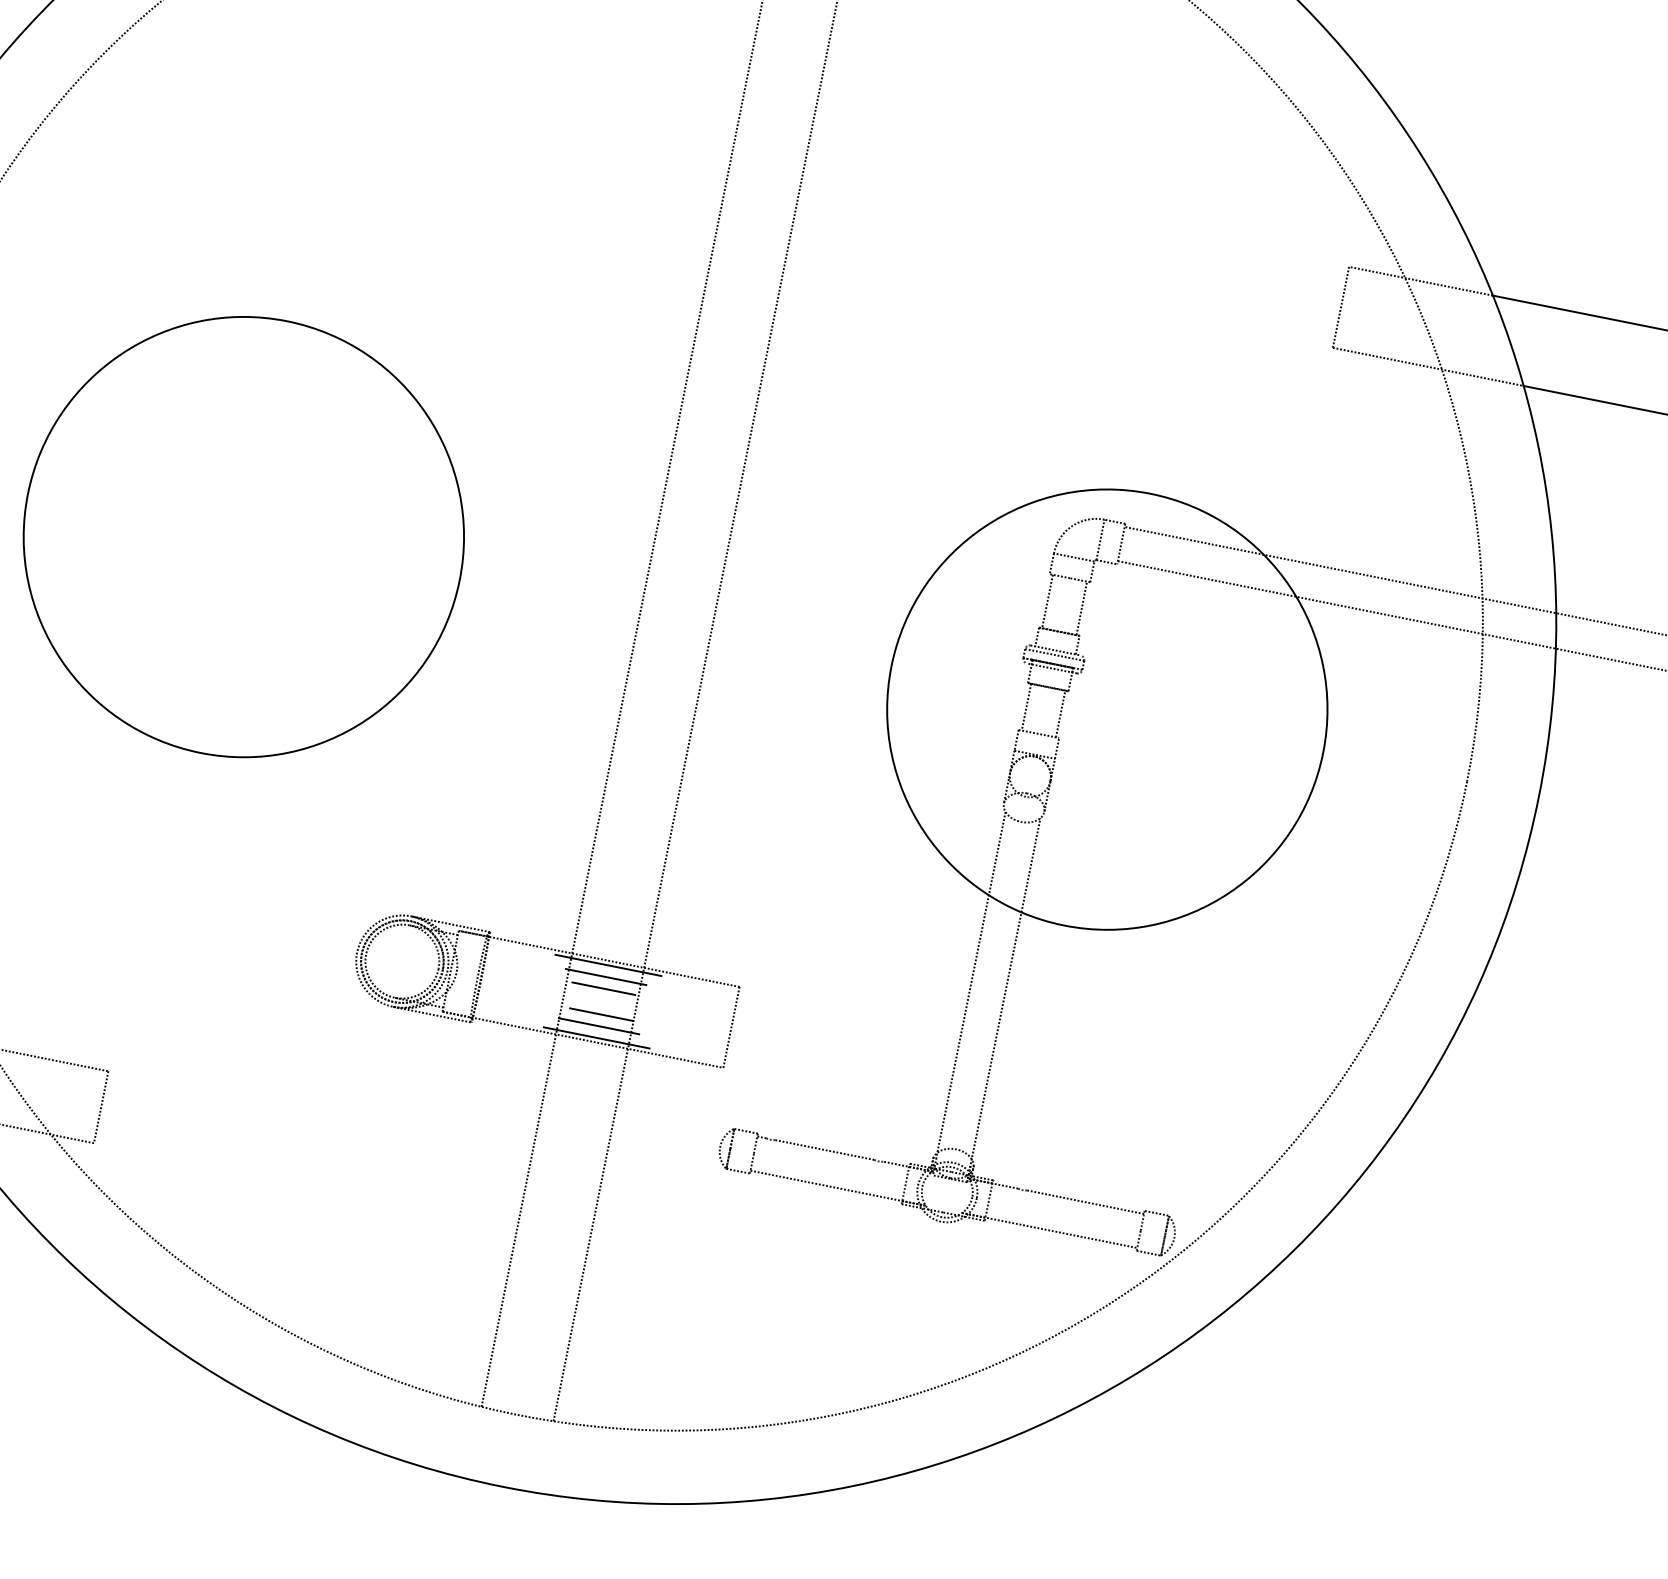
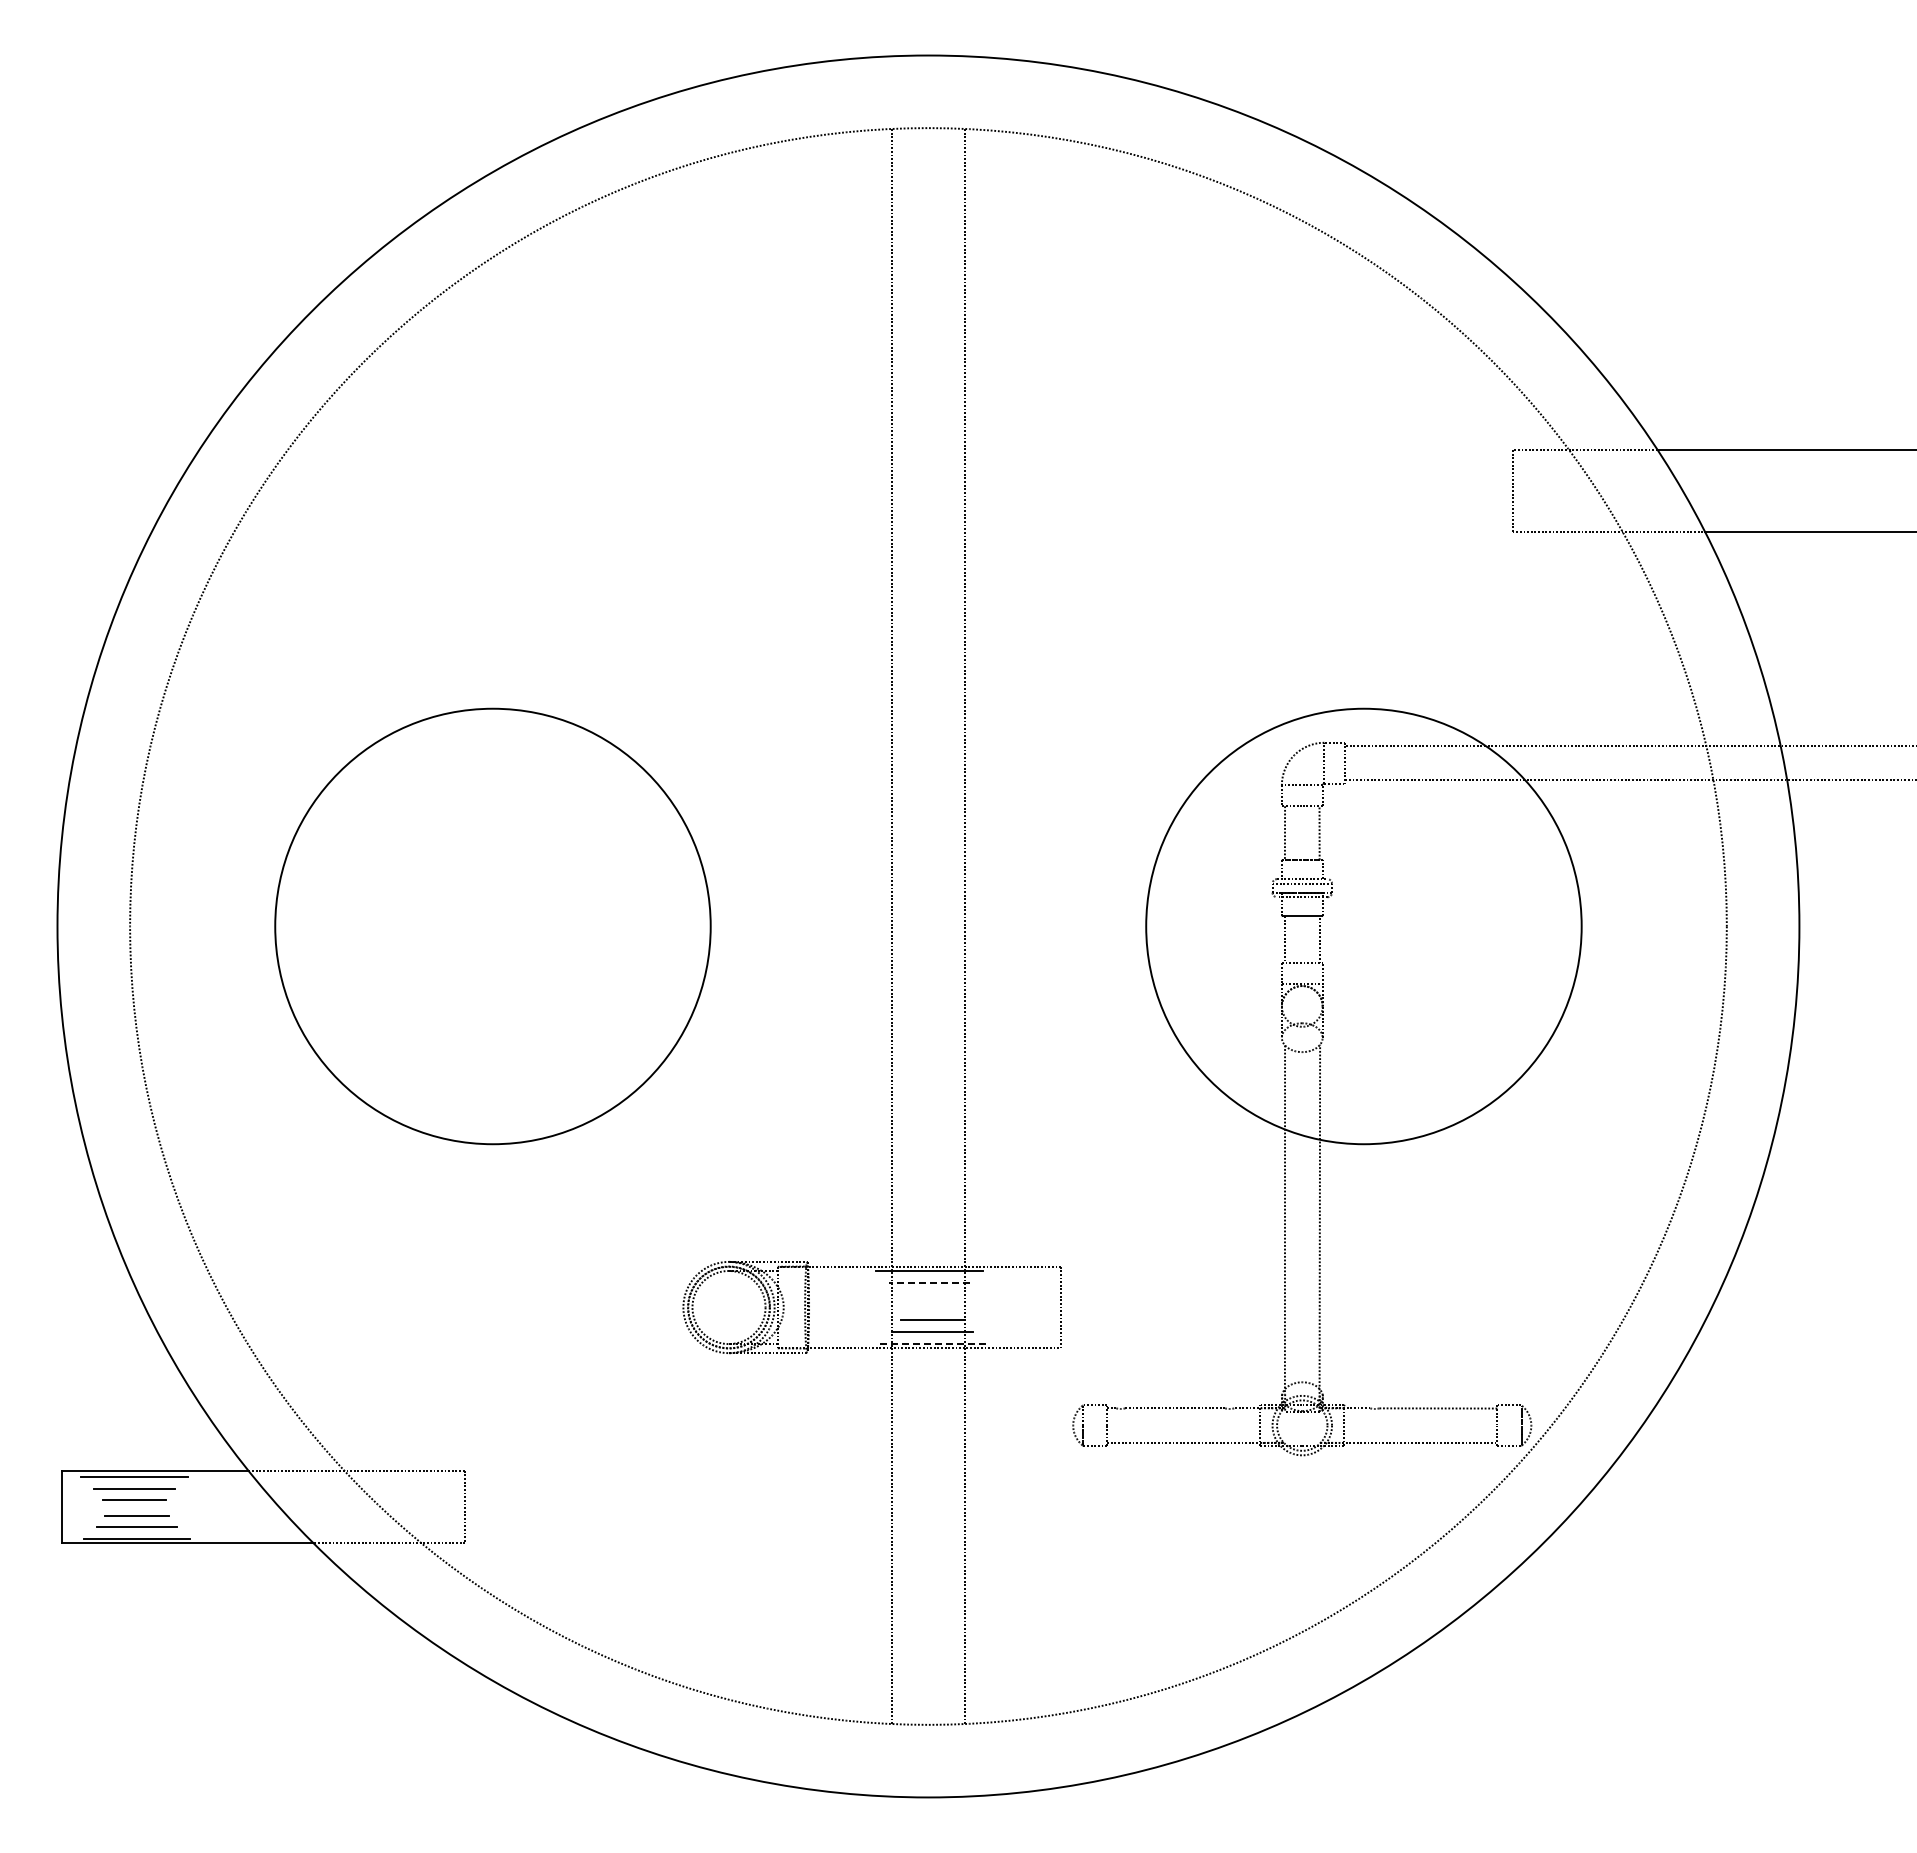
line: (605, 977) -> (929, 1283), solid -> dashed
line: (603, 988) -> (929, 1294), removed
line: (595, 1037) -> (931, 1343), solid -> dashed

